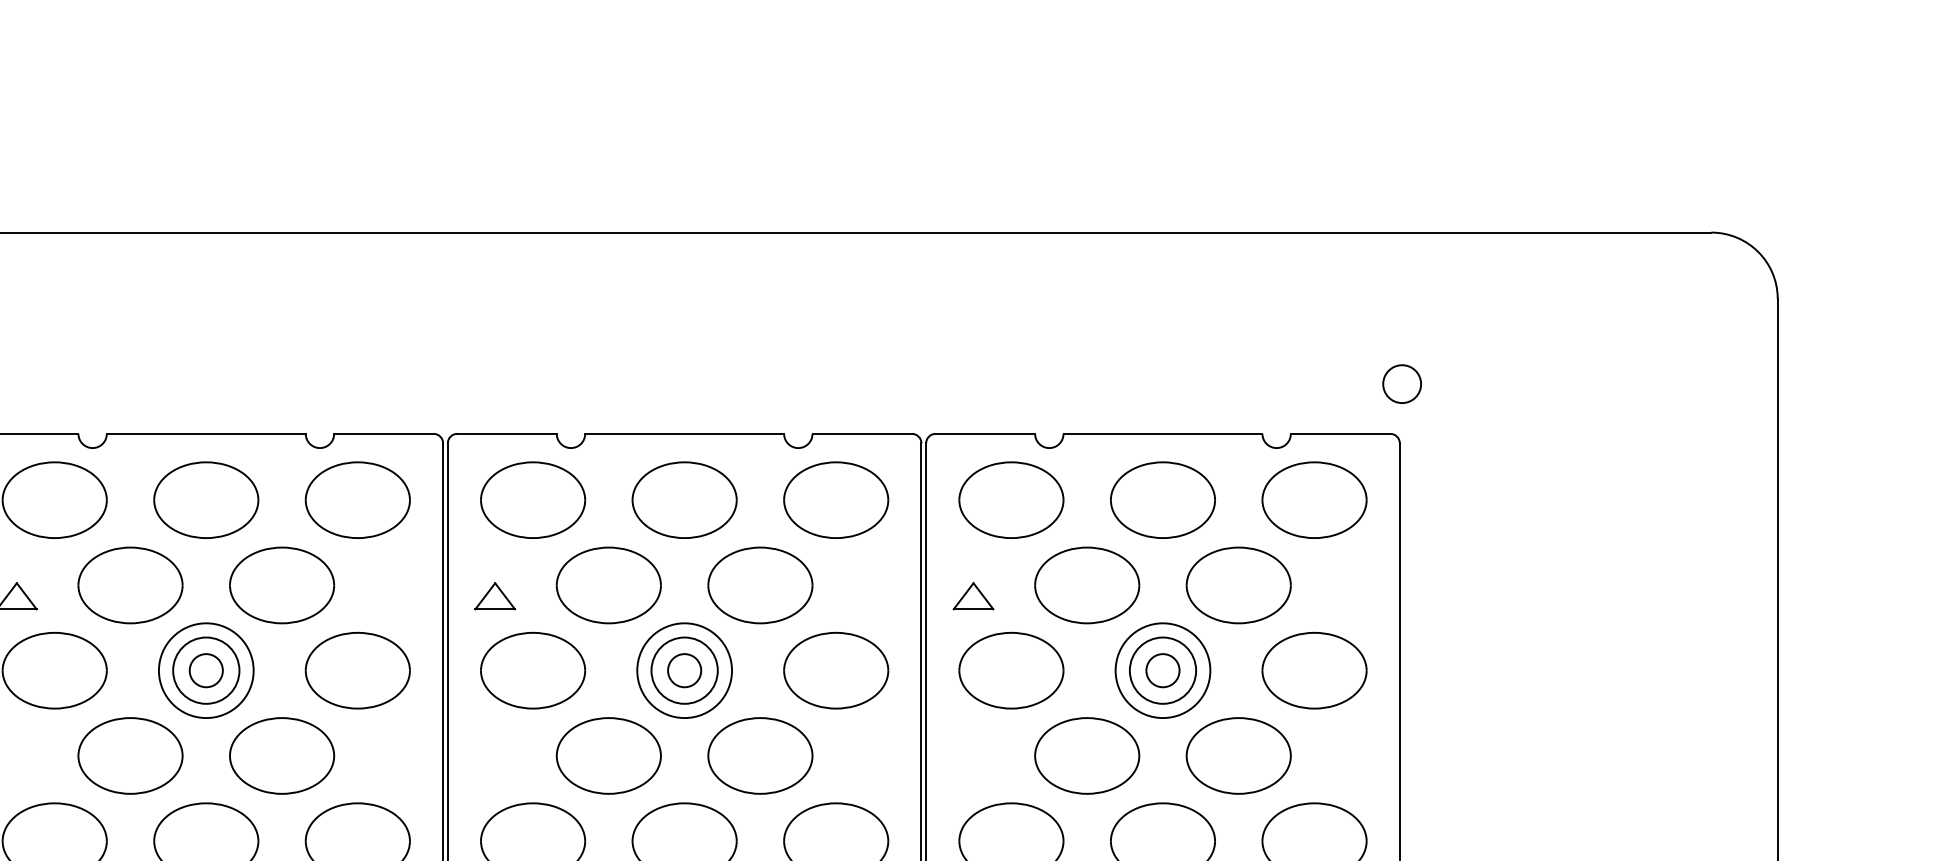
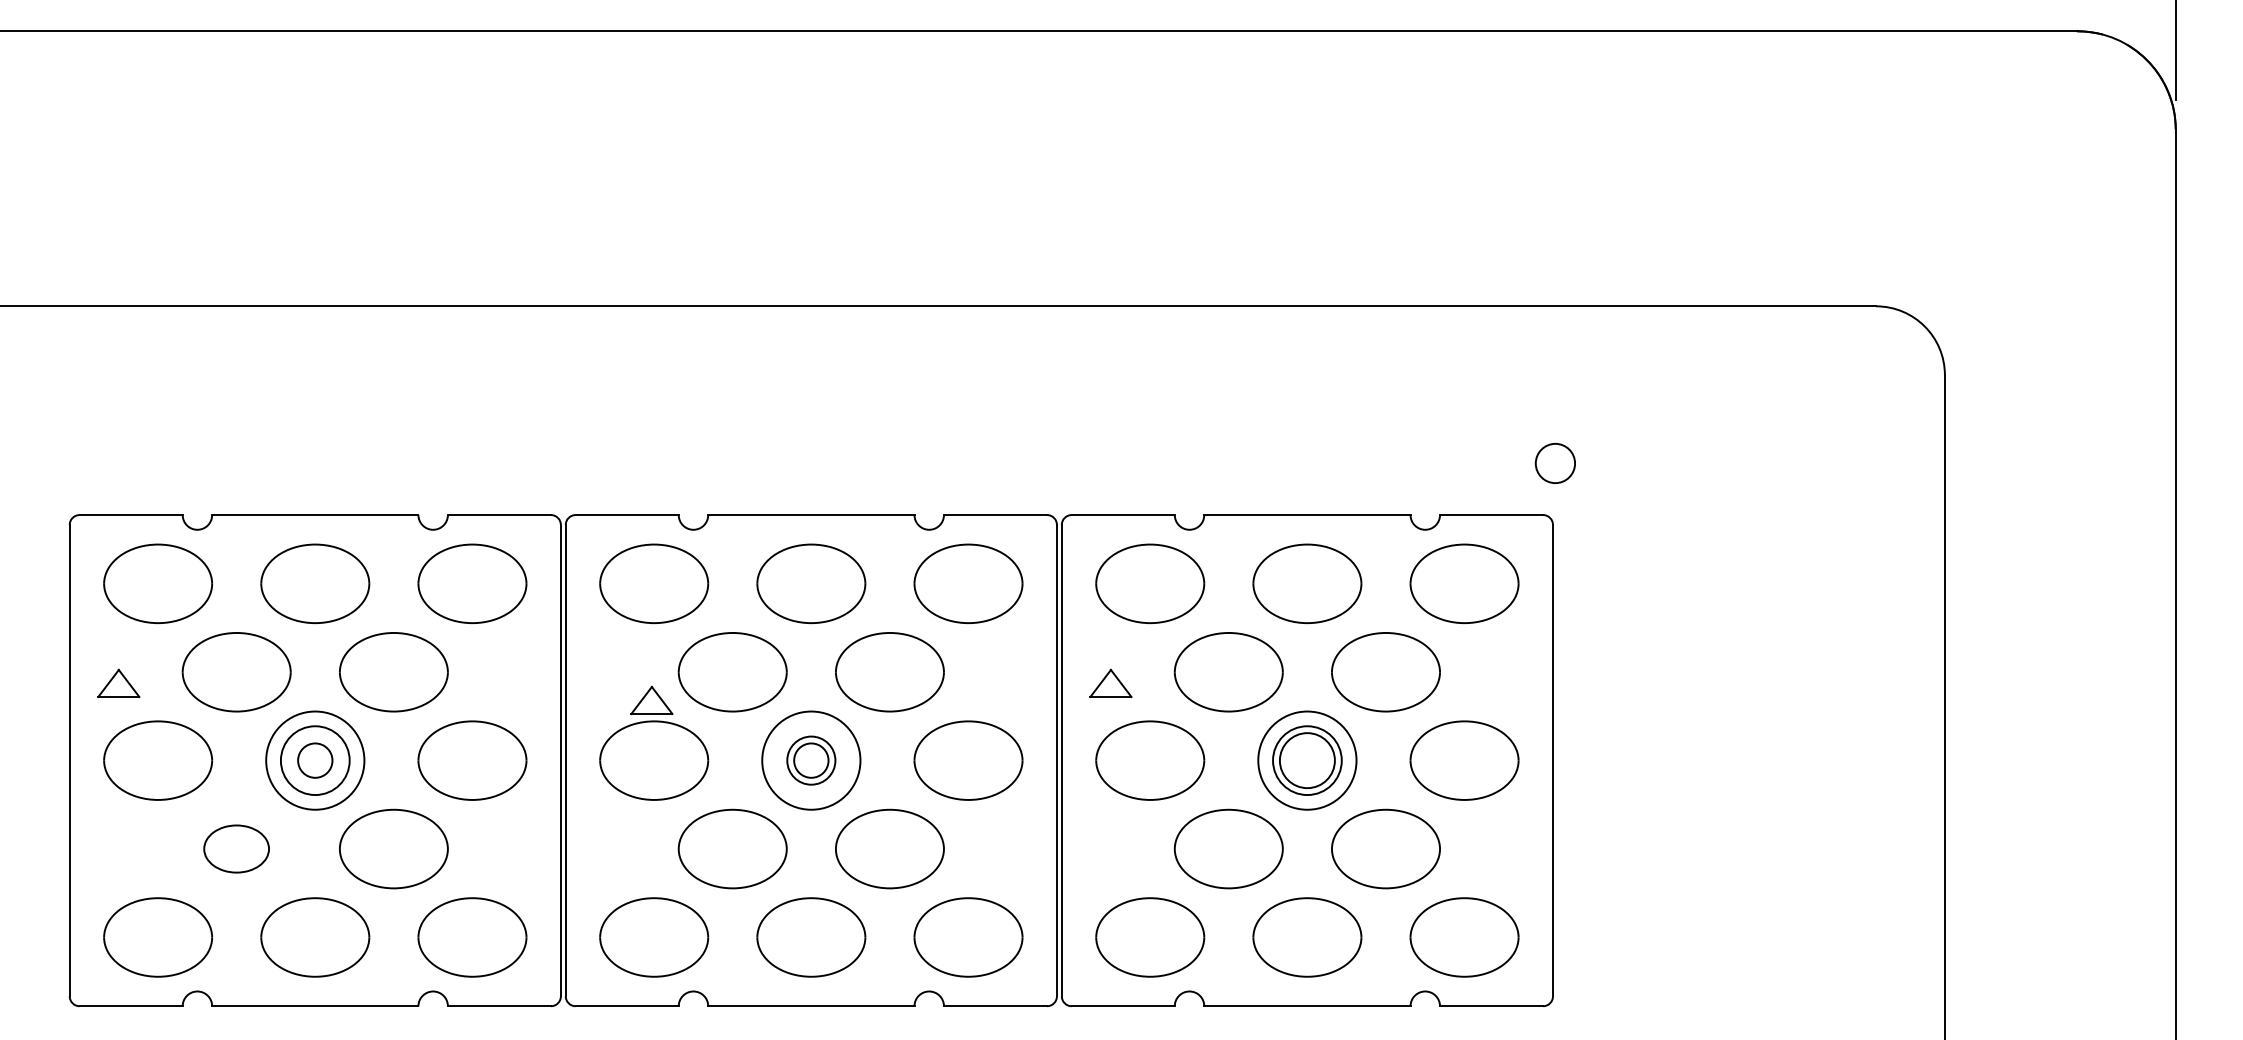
part: (494, 595) -> (651, 699), moved
circle: (683, 670) -> (810, 760), size x0.7
circle: (1163, 670) -> (1307, 760), size x1.6
part: (130, 755) -> (236, 848), size x0.6

